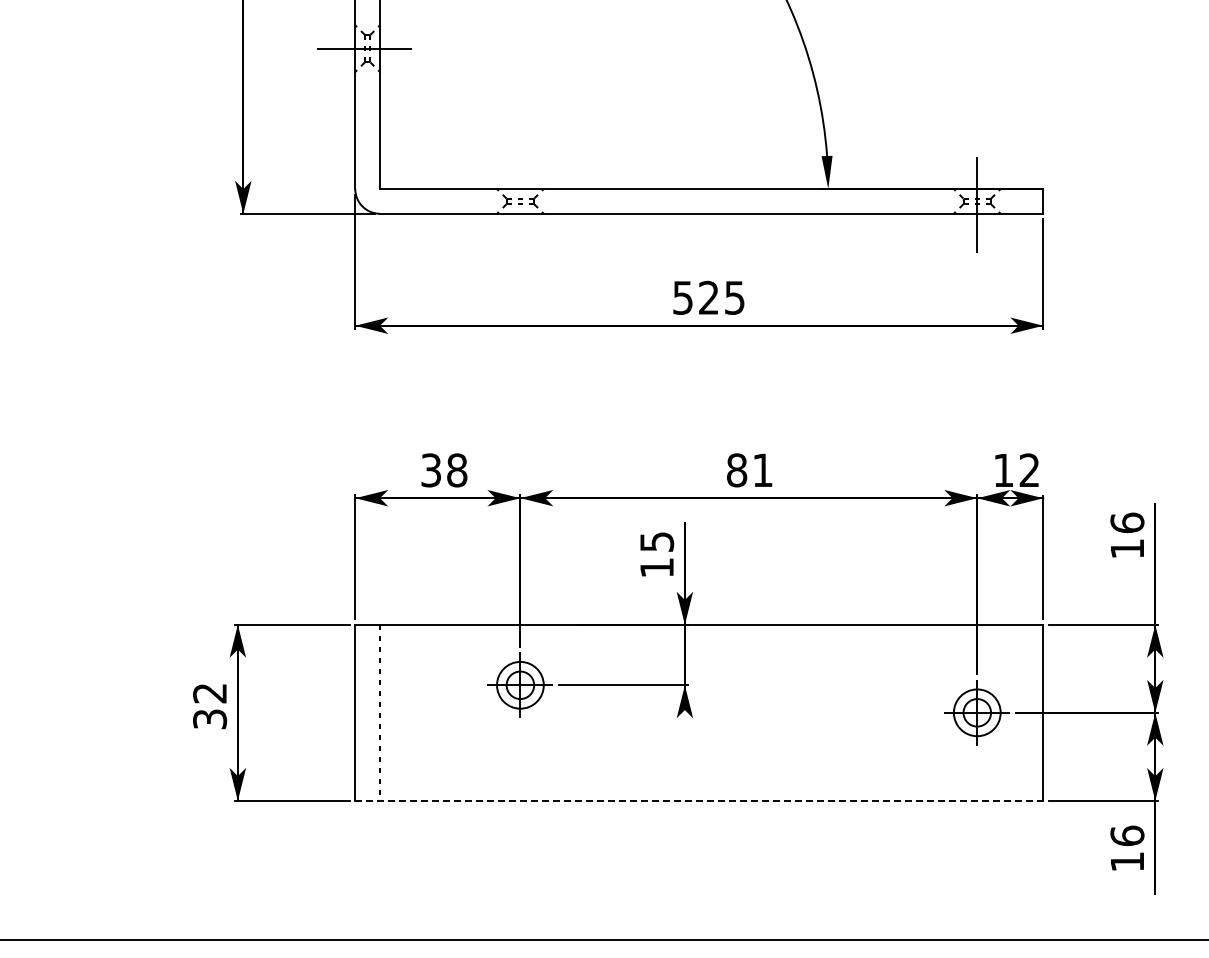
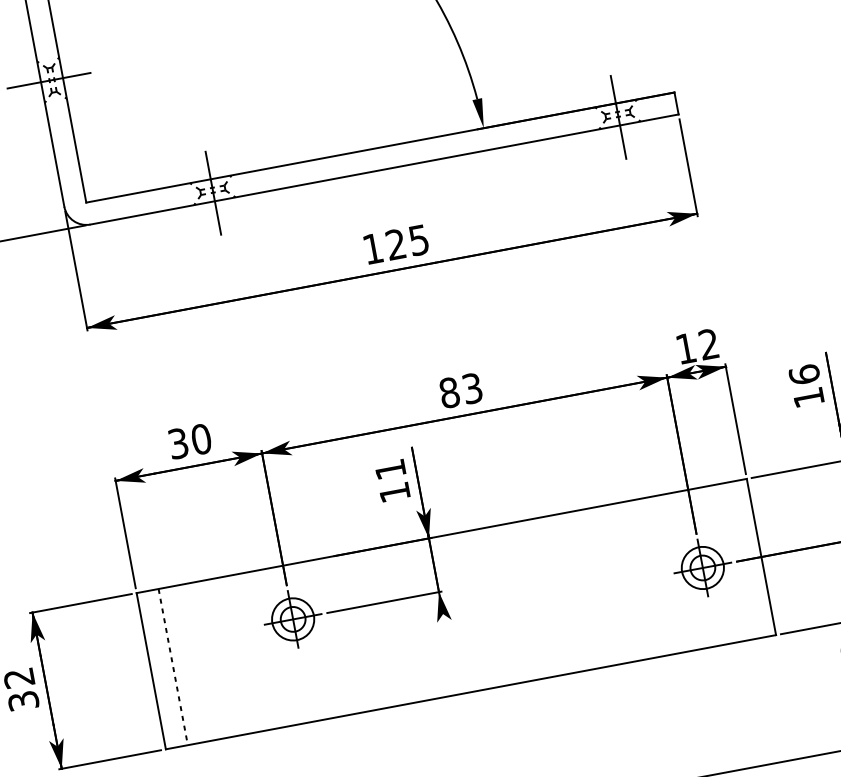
line: (520, 204) -> (213, 193), added
text: (682, 297) -> (372, 248), 525 -> 125
text: (457, 470) -> (201, 439), 38 -> 30
text: (762, 470) -> (472, 388), 81 -> 83
text: (657, 541) -> (390, 469), 15 -> 11
line: (699, 800) -> (471, 691), dashed -> solid

